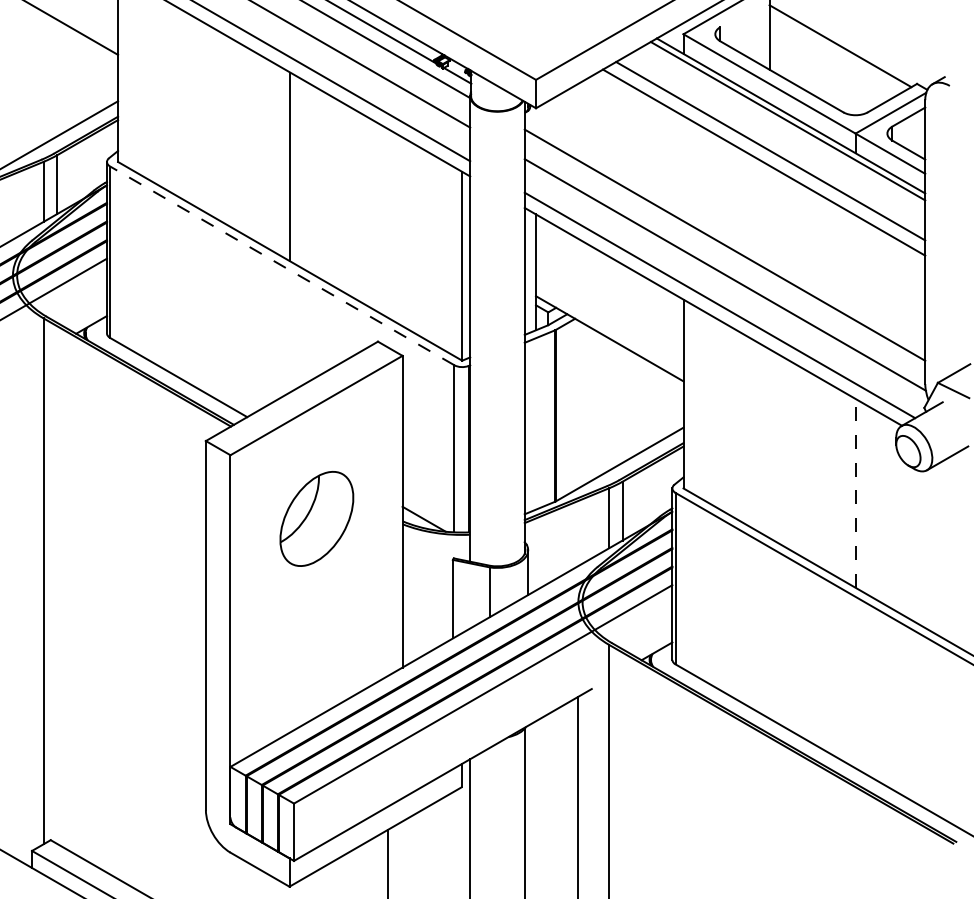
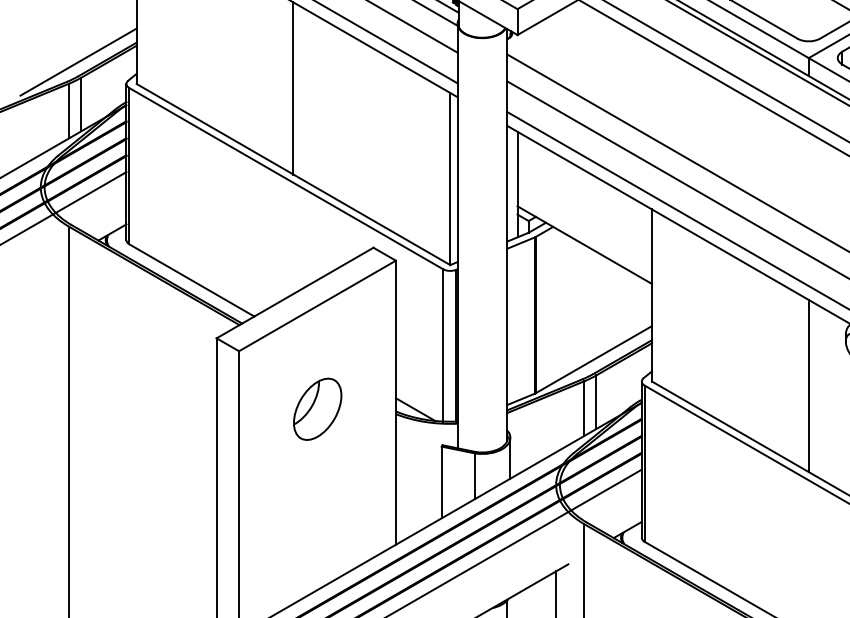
line: (282, 265) -> (286, 178), dashed -> solid
line: (855, 492) -> (808, 385), dashed -> solid
part: (316, 518) -> (317, 408), size x0.71

